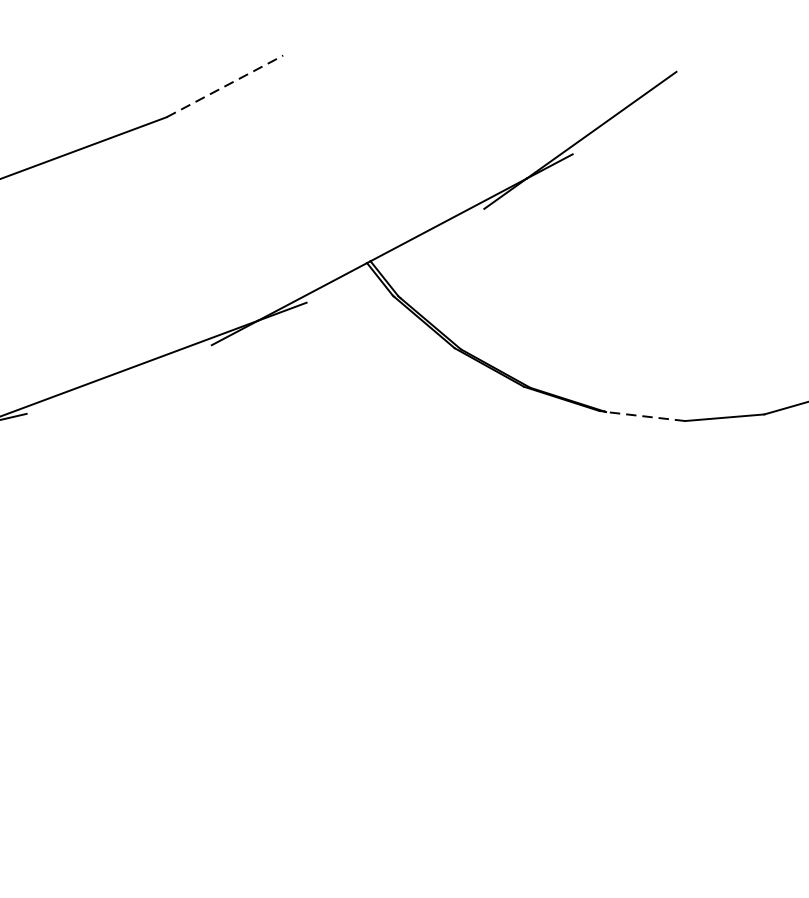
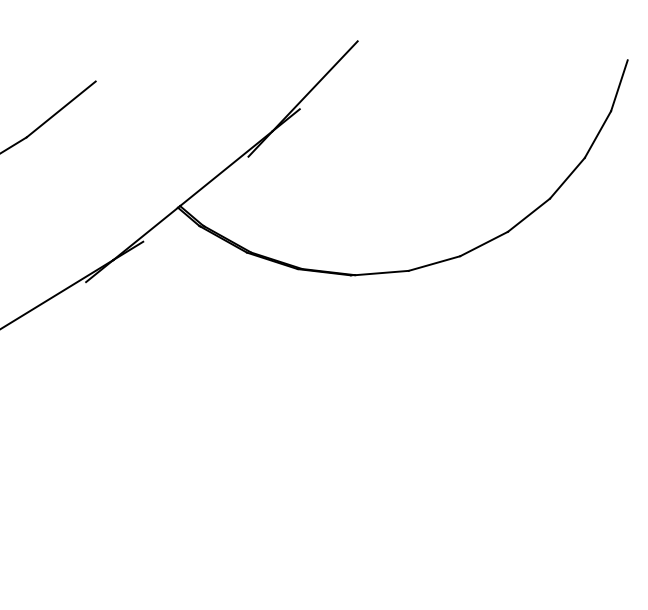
line: (225, 86) -> (61, 109), dashed -> solid
line: (646, 417) -> (382, 273), dashed -> solid

